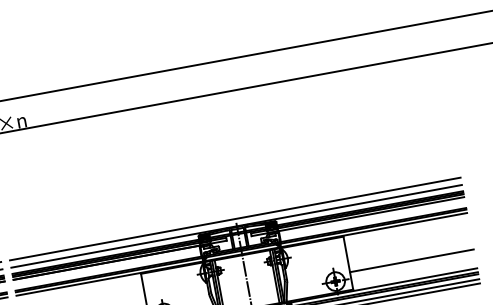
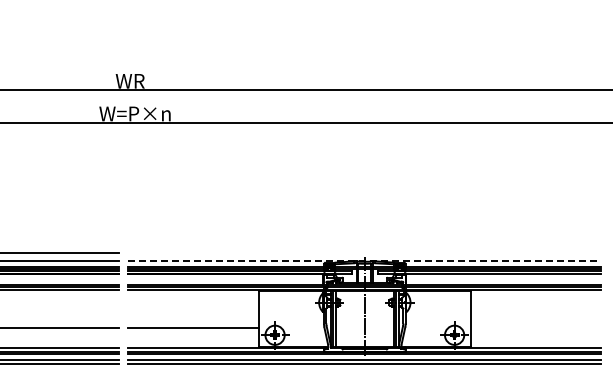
line: (235, 219) -> (364, 253), removed
line: (237, 225) -> (365, 260), solid -> dashed
line: (411, 260) -> (535, 328), removed

